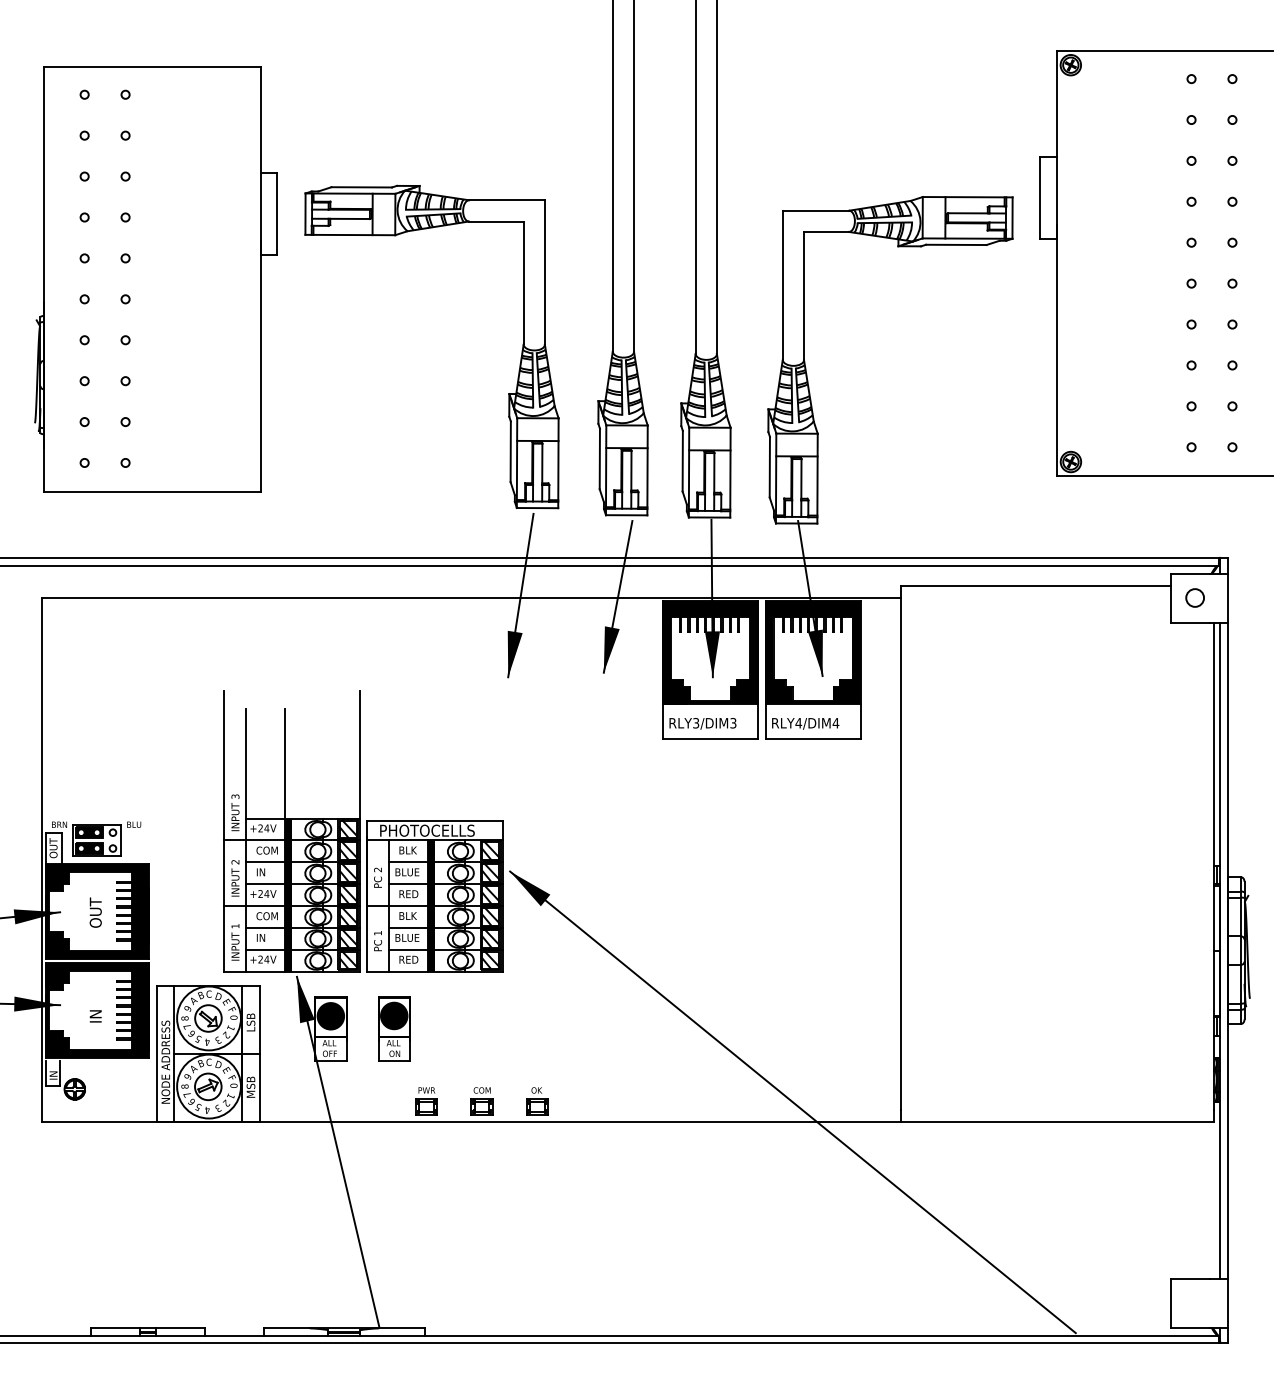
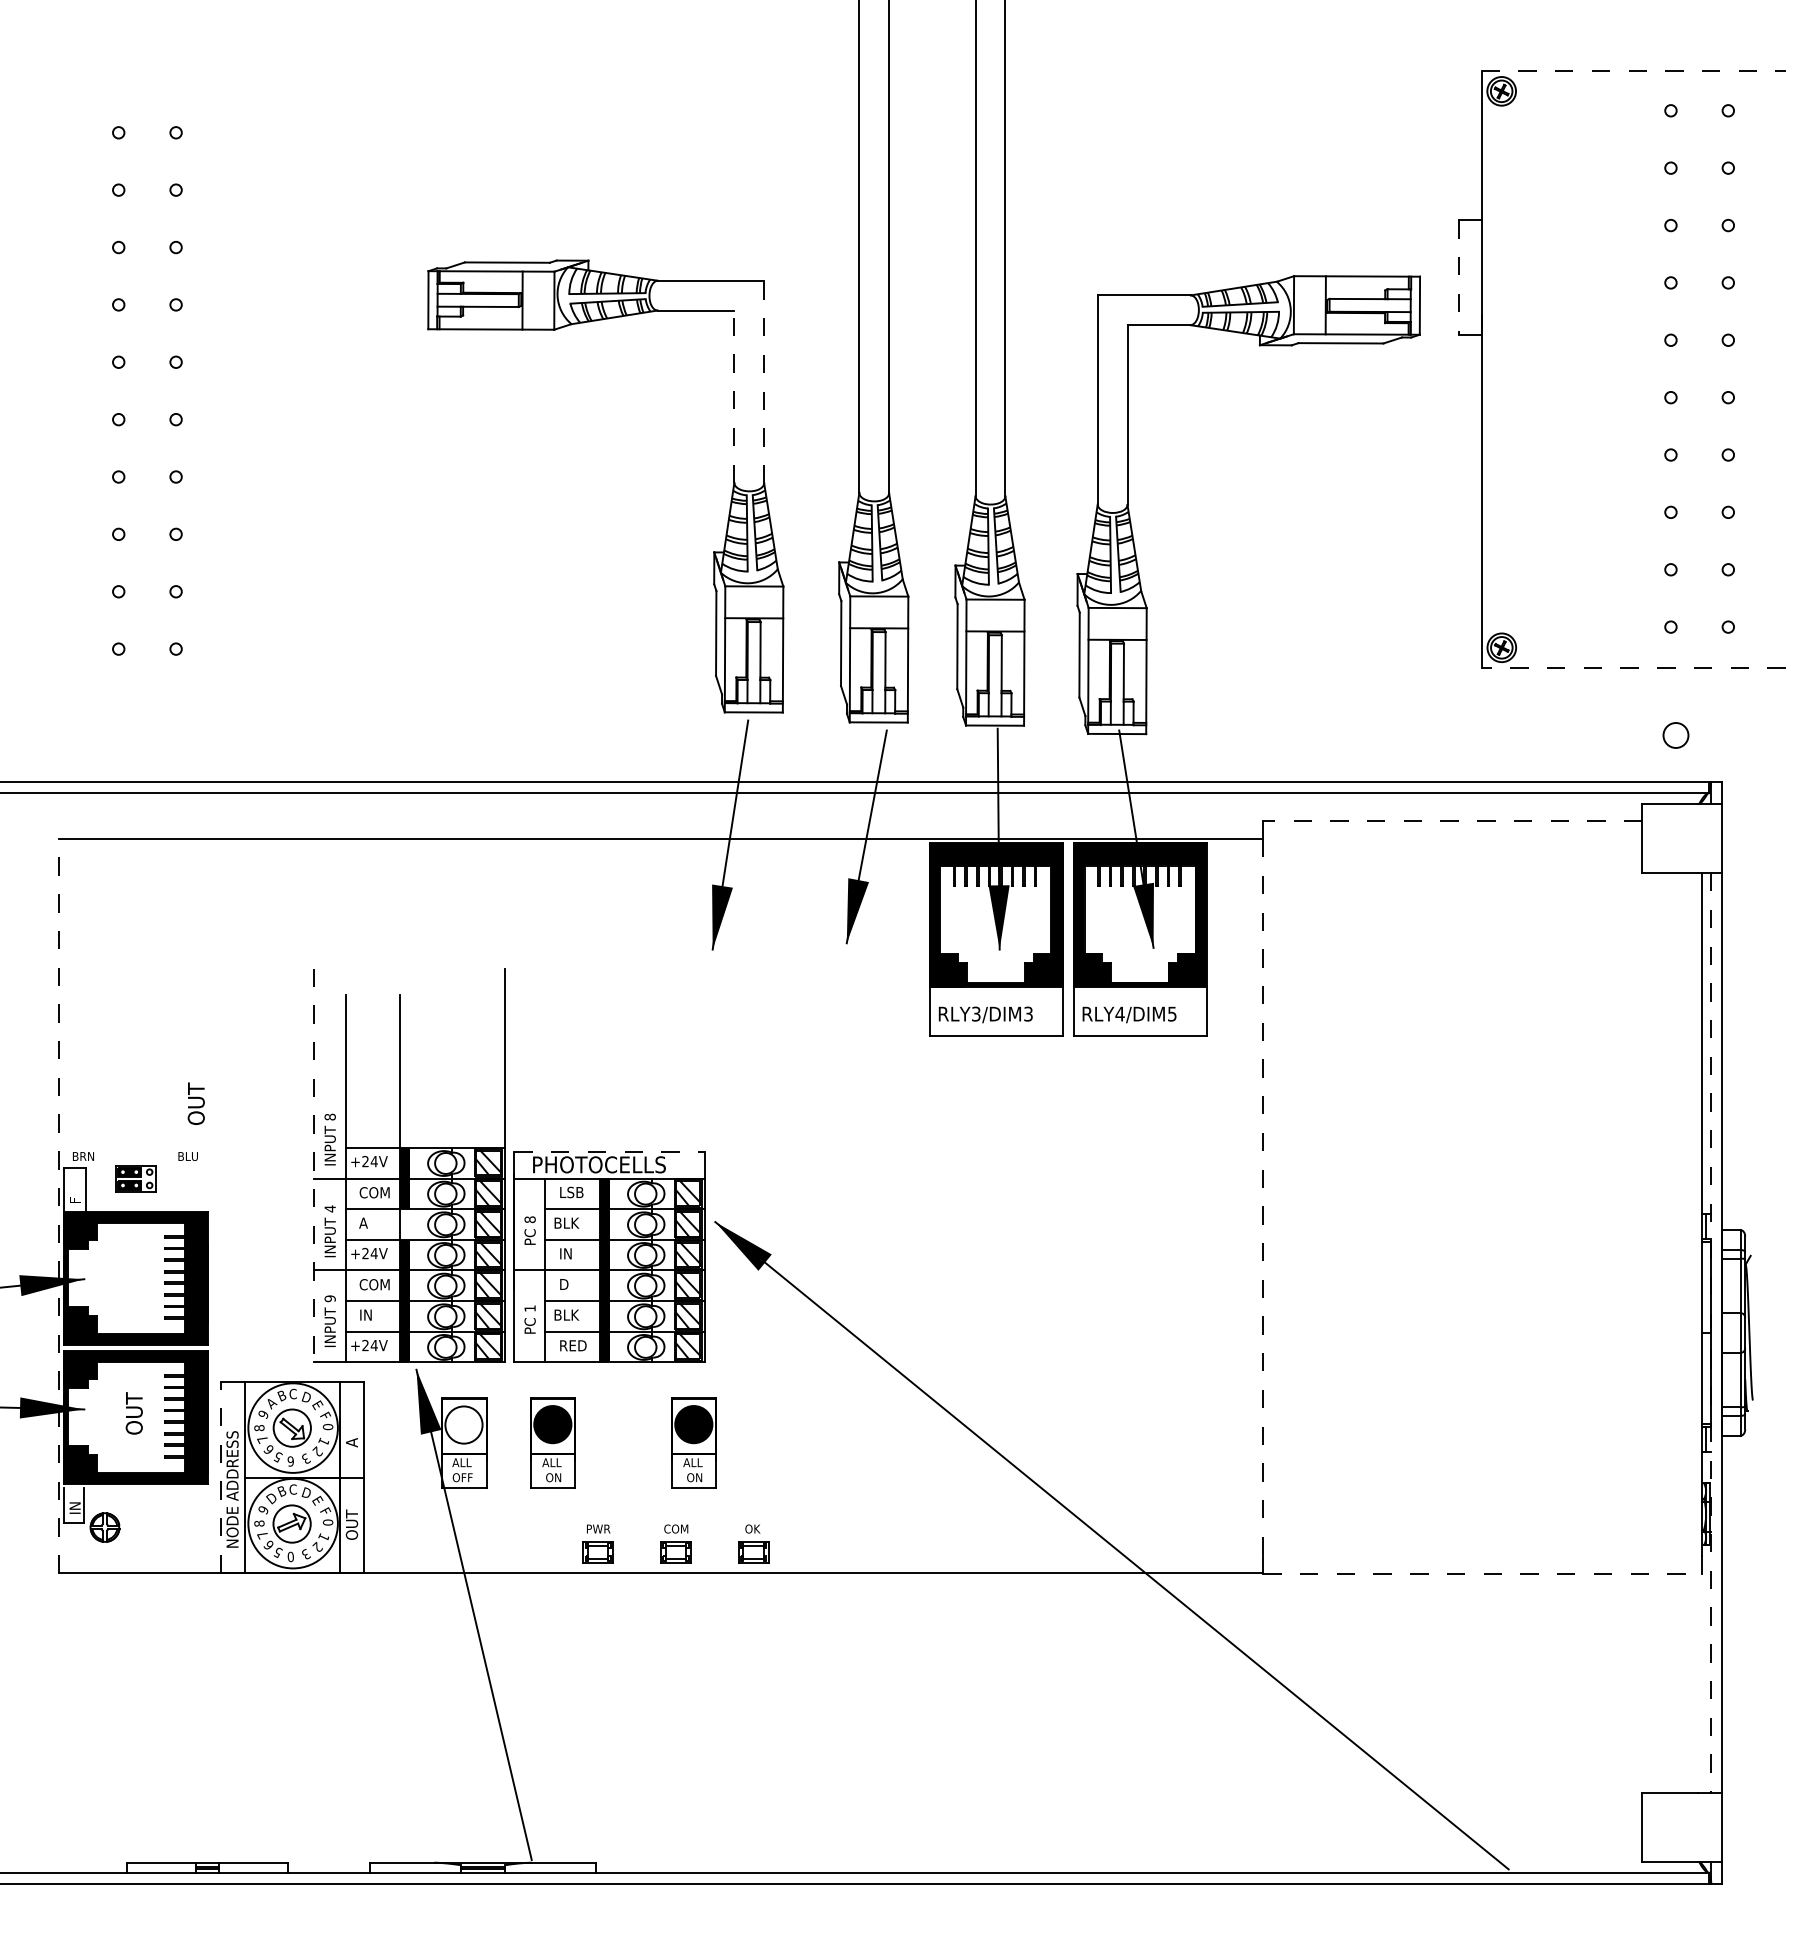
line: (1165, 51) -> (1634, 71), solid -> dashed
line: (1040, 198) -> (1458, 278), solid -> dashed
line: (545, 272) -> (764, 381), solid -> dashed
part: (155, 279) -> (218, 391), removed
line: (523, 282) -> (734, 396), solid -> dashed
line: (1164, 476) -> (1633, 667), solid -> dashed
line: (1035, 585) -> (1452, 821), solid -> dashed
circle: (1194, 598) -> (1675, 735), moved
text: (835, 722) -> (1171, 1013), RLY4/DIM4 -> RLY4/DIM5
text: (234, 796) -> (329, 1116), 3 -> 8
line: (434, 821) -> (609, 1151), solid -> dashed
line: (224, 831) -> (314, 1165), solid -> dashed
part: (97, 840) -> (136, 1178), size x0.6
text: (53, 848) -> (74, 1189), OUT -> F
text: (408, 850) -> (572, 1192), BLK -> LSB
line: (900, 854) -> (1263, 1197), solid -> dashed
line: (41, 859) -> (58, 1205), solid -> dashed
text: (234, 861) -> (329, 1208), 2 -> 4
text: (377, 869) -> (529, 1219), 2 -> 8
text: (260, 871) -> (365, 1222), IN -> A
text: (413, 871) -> (579, 1222), BLUE -> BLK
fill: (288, 873) -> (404, 1224), removed
text: (408, 893) -> (573, 1253), RED -> IN
text: (95, 912) -> (195, 1103), moved
text: (408, 916) -> (572, 1284), BLK -> D
text: (234, 926) -> (329, 1298), 1 -> 9
text: (413, 937) -> (579, 1314), BLUE -> BLK
line: (1220, 950) -> (1711, 1332), solid -> dashed
text: (95, 1008) -> (133, 1413), IN -> OUT
fill: (330, 1015) -> (463, 1424), removed
text: (250, 1023) -> (351, 1434), LSB -> A
part: (494, 1028) -> (693, 1442), added
text: (207, 1042) -> (290, 1461), 4 -> 6
line: (157, 1053) -> (220, 1477), solid -> dashed
text: (193, 1068) -> (271, 1498), A -> D
text: (250, 1087) -> (351, 1524), MSB -> OUT
text: (207, 1110) -> (290, 1556), 4 -> 0
line: (1057, 1122) -> (1483, 1573), solid -> dashed

